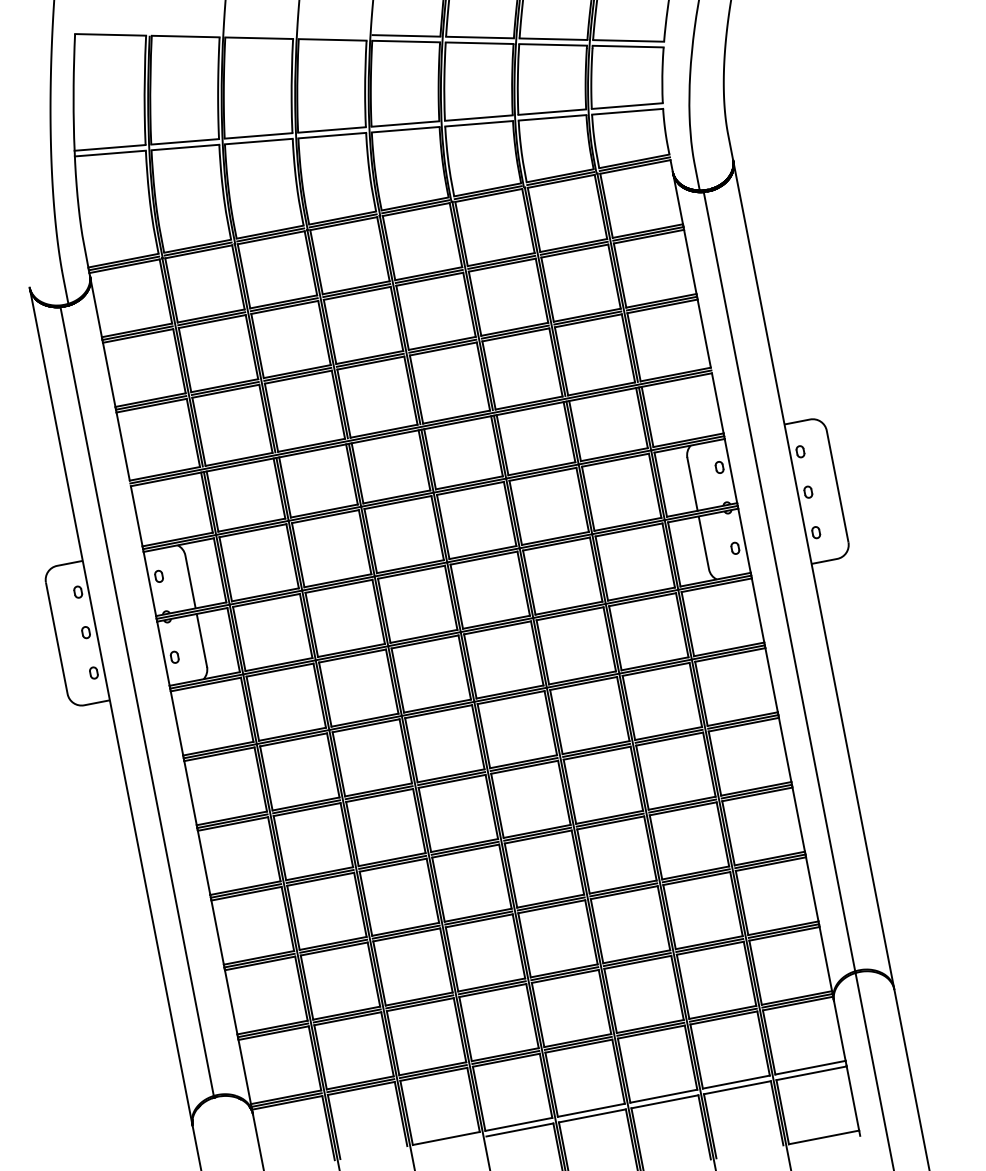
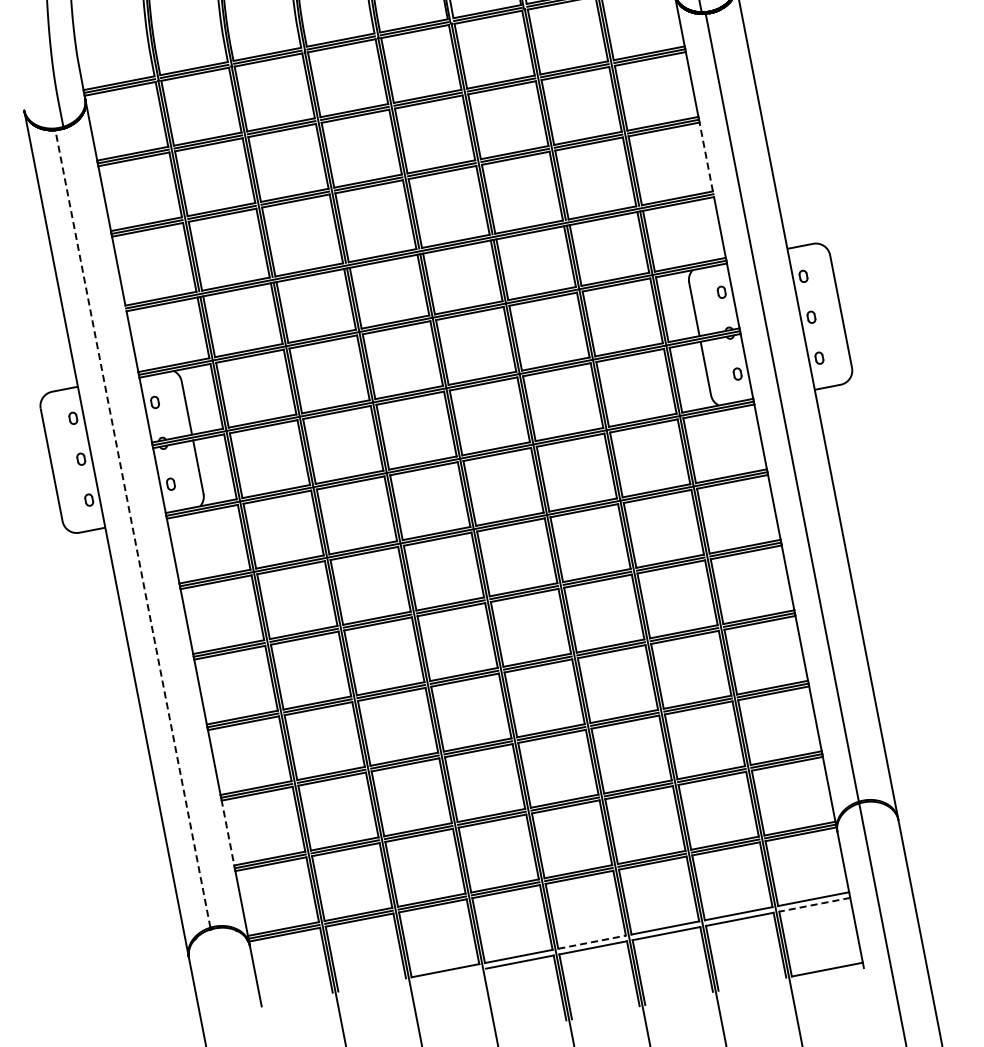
line: (704, 333) -> (706, 156), solid -> dashed
line: (137, 701) -> (133, 528), solid -> dashed
line: (231, 1002) -> (228, 833), solid -> dashed
line: (811, 1073) -> (814, 905), solid -> dashed
line: (591, 1110) -> (592, 942), solid -> dashed

